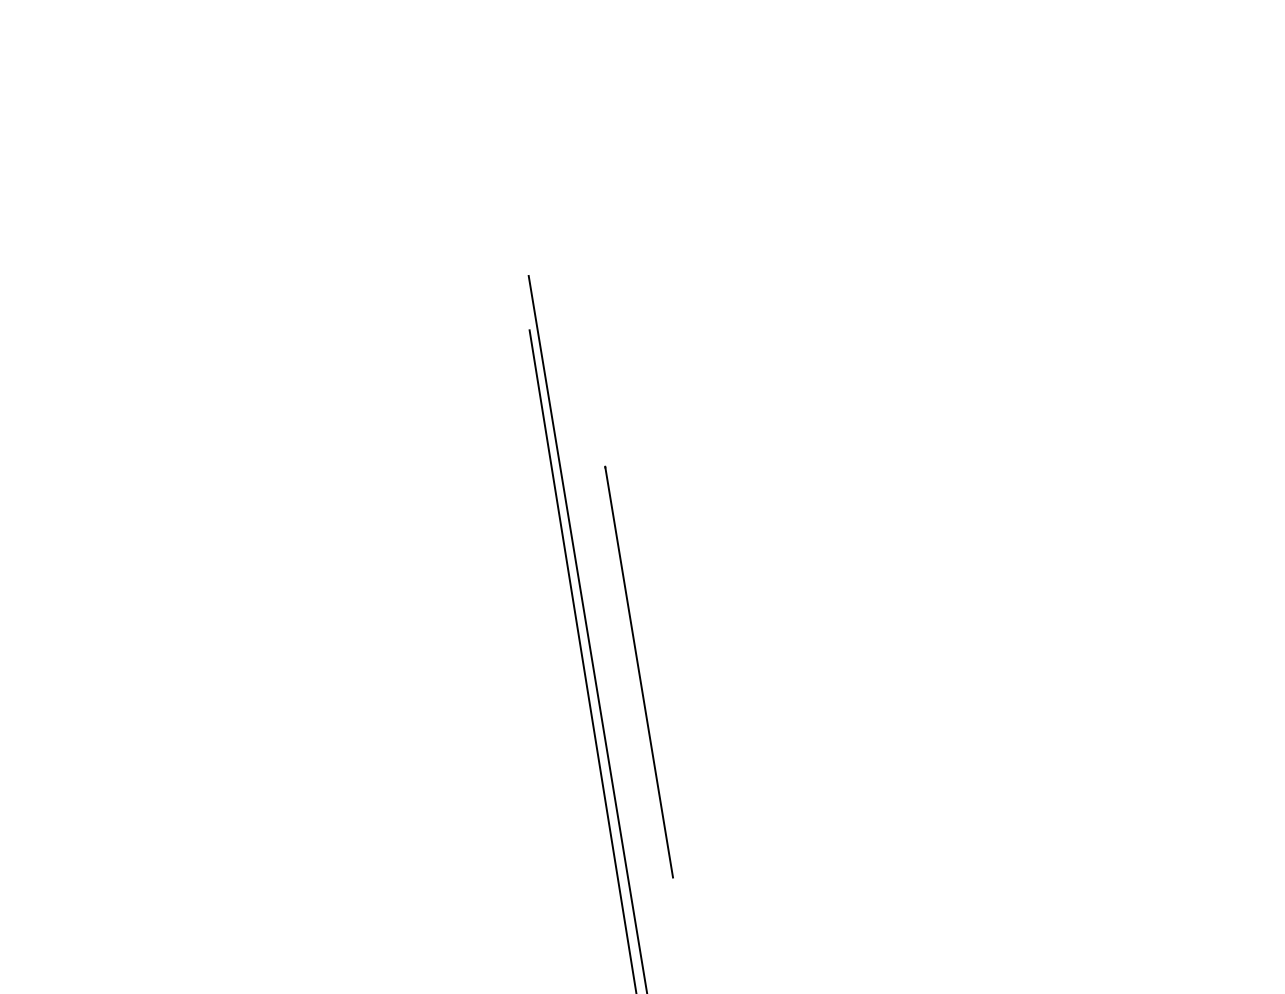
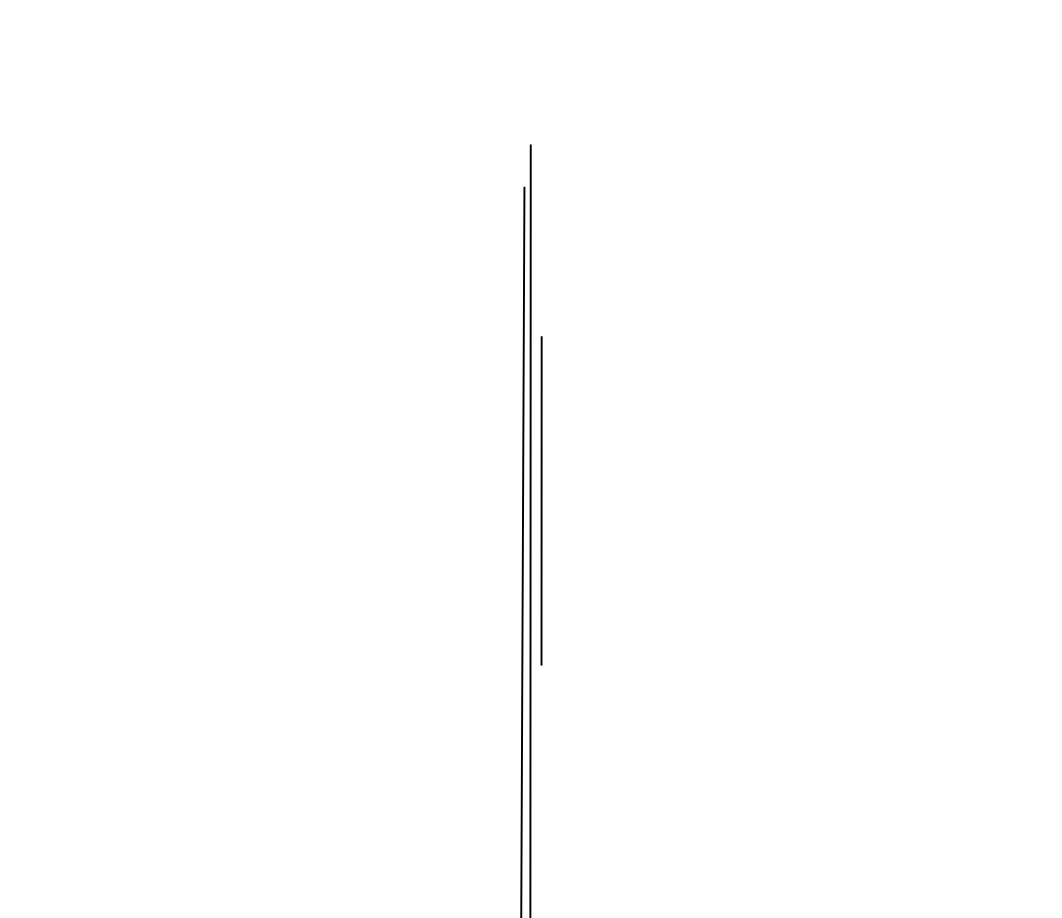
line: (639, 672) -> (541, 500), moved

